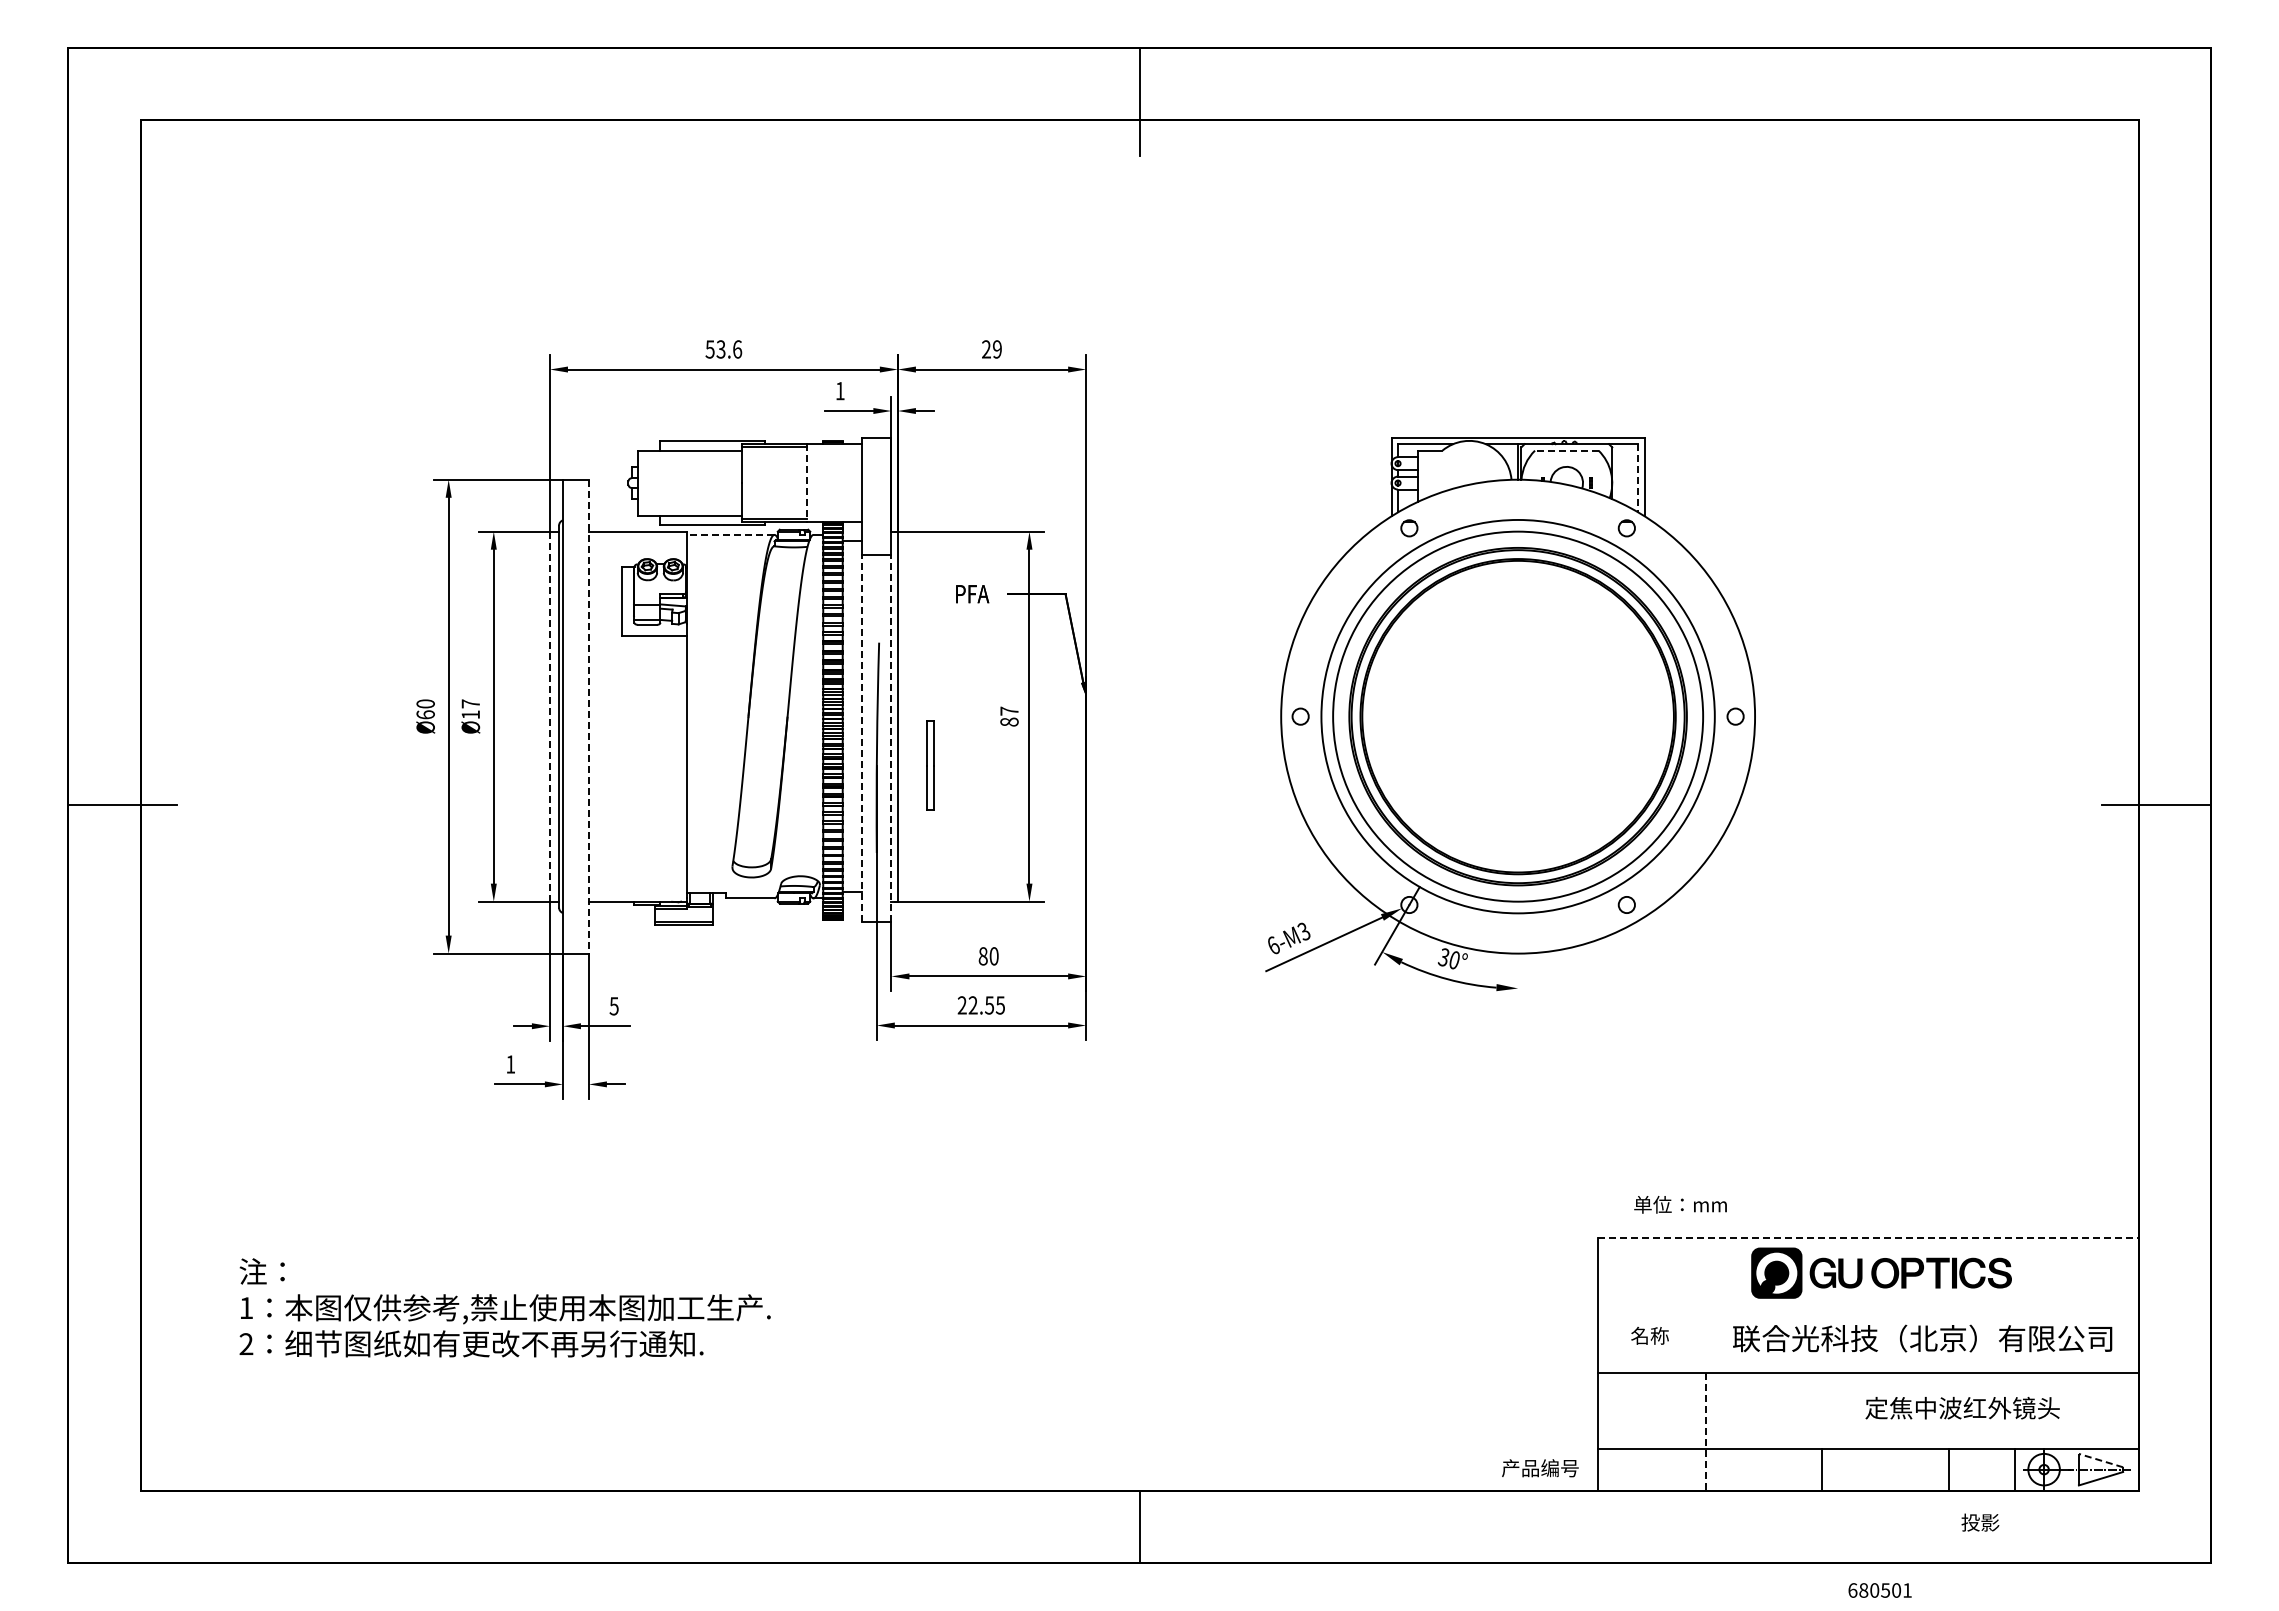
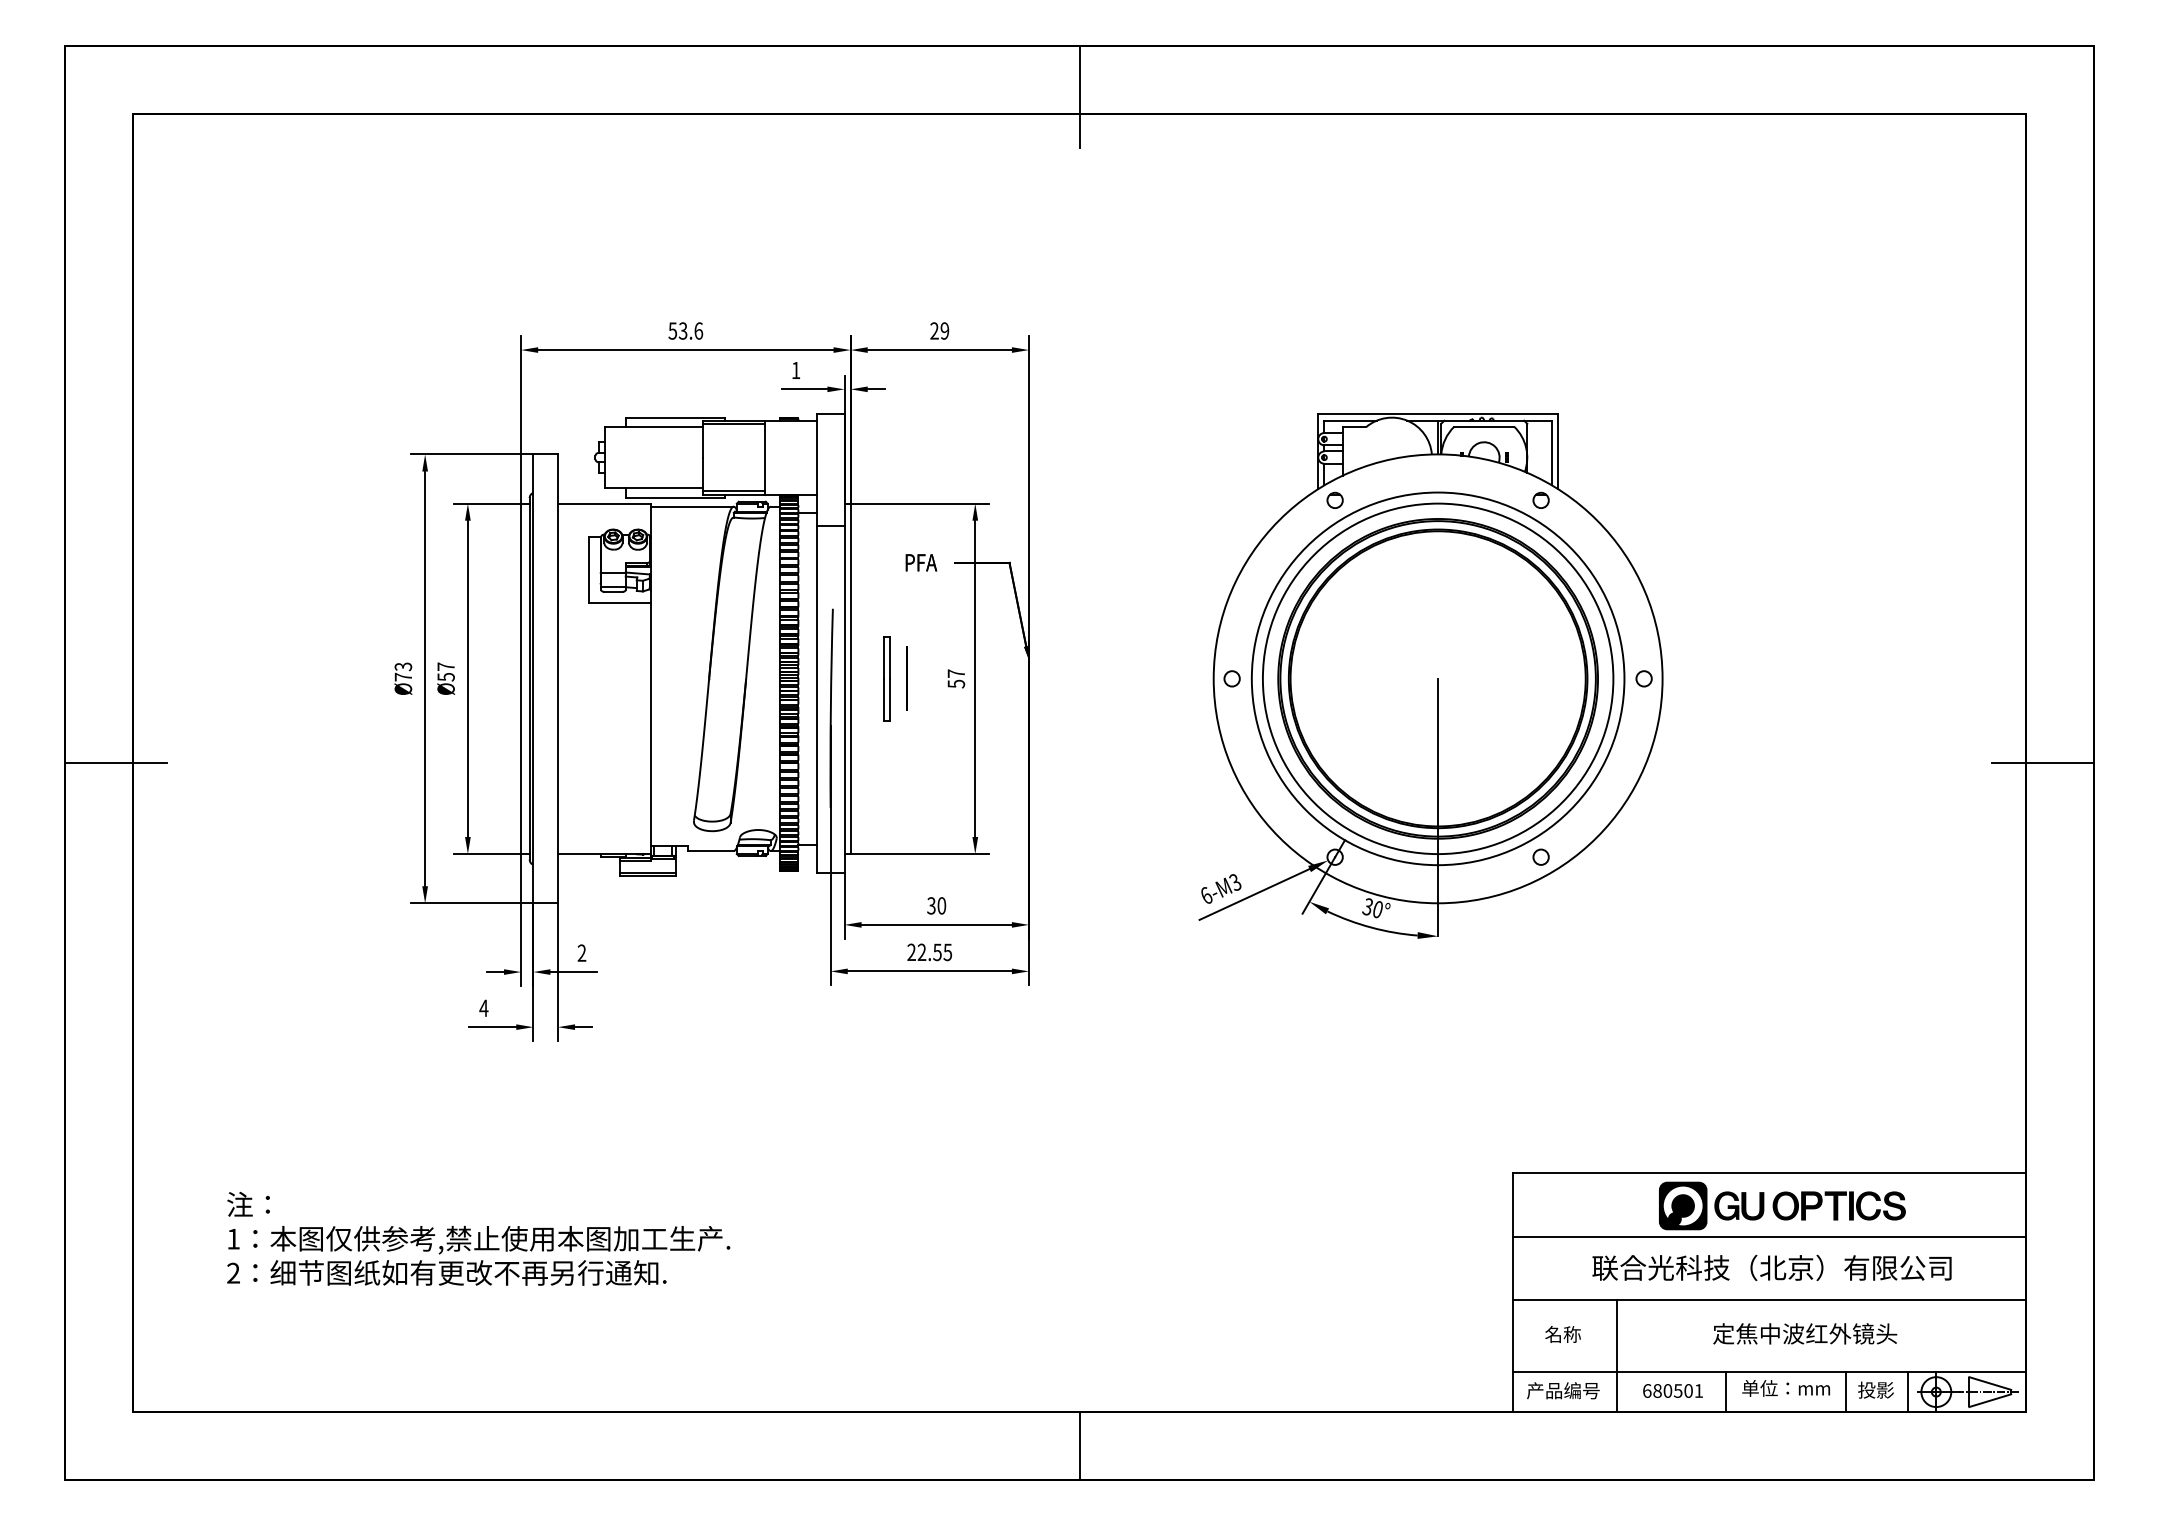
line: (1566, 450) -> (1483, 426), dashed -> solid
line: (1638, 478) -> (1552, 453), dashed -> solid
line: (807, 483) -> (765, 458), dashed -> solid
line: (730, 534) -> (692, 506), dashed -> solid
text: (425, 709) -> (403, 672), Ø60 -> Ø73
text: (470, 714) -> (445, 676), Ø17 -> Ø57
line: (588, 716) -> (557, 678), dashed -> solid
line: (957, 716) -> (907, 678), added
line: (549, 717) -> (520, 679), dashed -> solid
text: (1009, 721) -> (956, 683), 87 -> 57
line: (862, 738) -> (817, 699), dashed -> solid
line: (891, 738) -> (844, 699), dashed -> solid
part: (930, 765) -> (887, 678), moved
line: (1518, 852) -> (1438, 807), added
text: (982, 956) -> (930, 906), 80 -> 30
text: (613, 1006) -> (581, 953), 5 -> 2
text: (510, 1064) -> (483, 1008), 1 -> 4
text: (1680, 1204) -> (1786, 1388), moved
line: (1868, 1238) -> (1770, 1173), dashed -> solid
line: (1867, 1305) -> (1769, 1236), added
text: (1649, 1335) -> (1562, 1334), moved
text: (1922, 1338) -> (1771, 1267), moved
text: (1962, 1407) -> (1805, 1333), moved
line: (1706, 1431) -> (1616, 1355), dashed -> solid
line: (2100, 1460) -> (1989, 1383), dashed -> solid
text: (1540, 1468) -> (1563, 1390), moved
text: (1980, 1522) -> (1876, 1390), moved
text: (1879, 1590) -> (1672, 1390), moved

